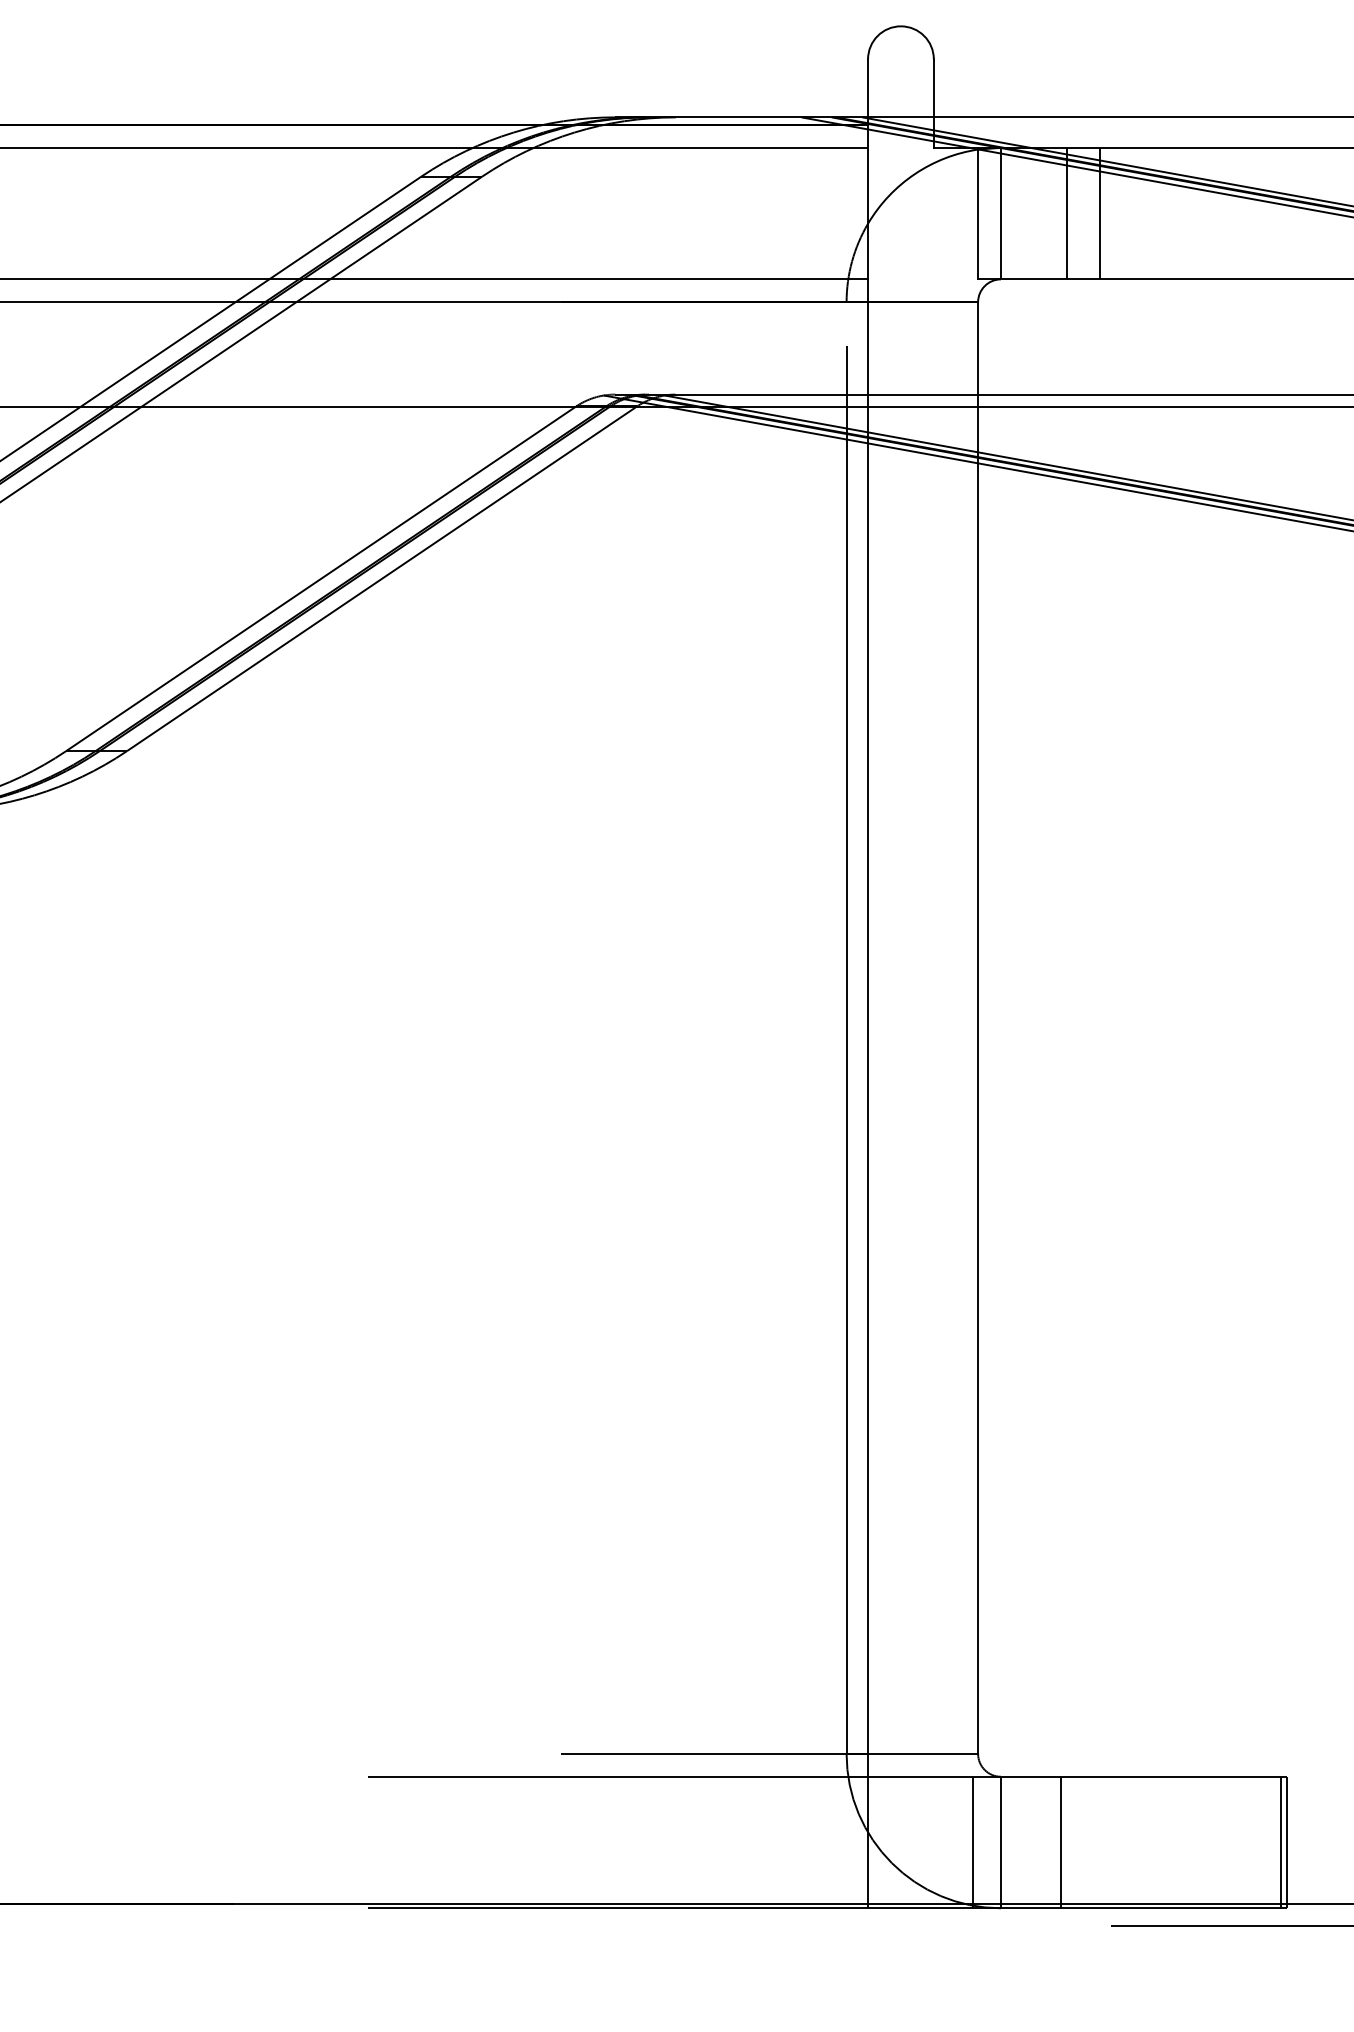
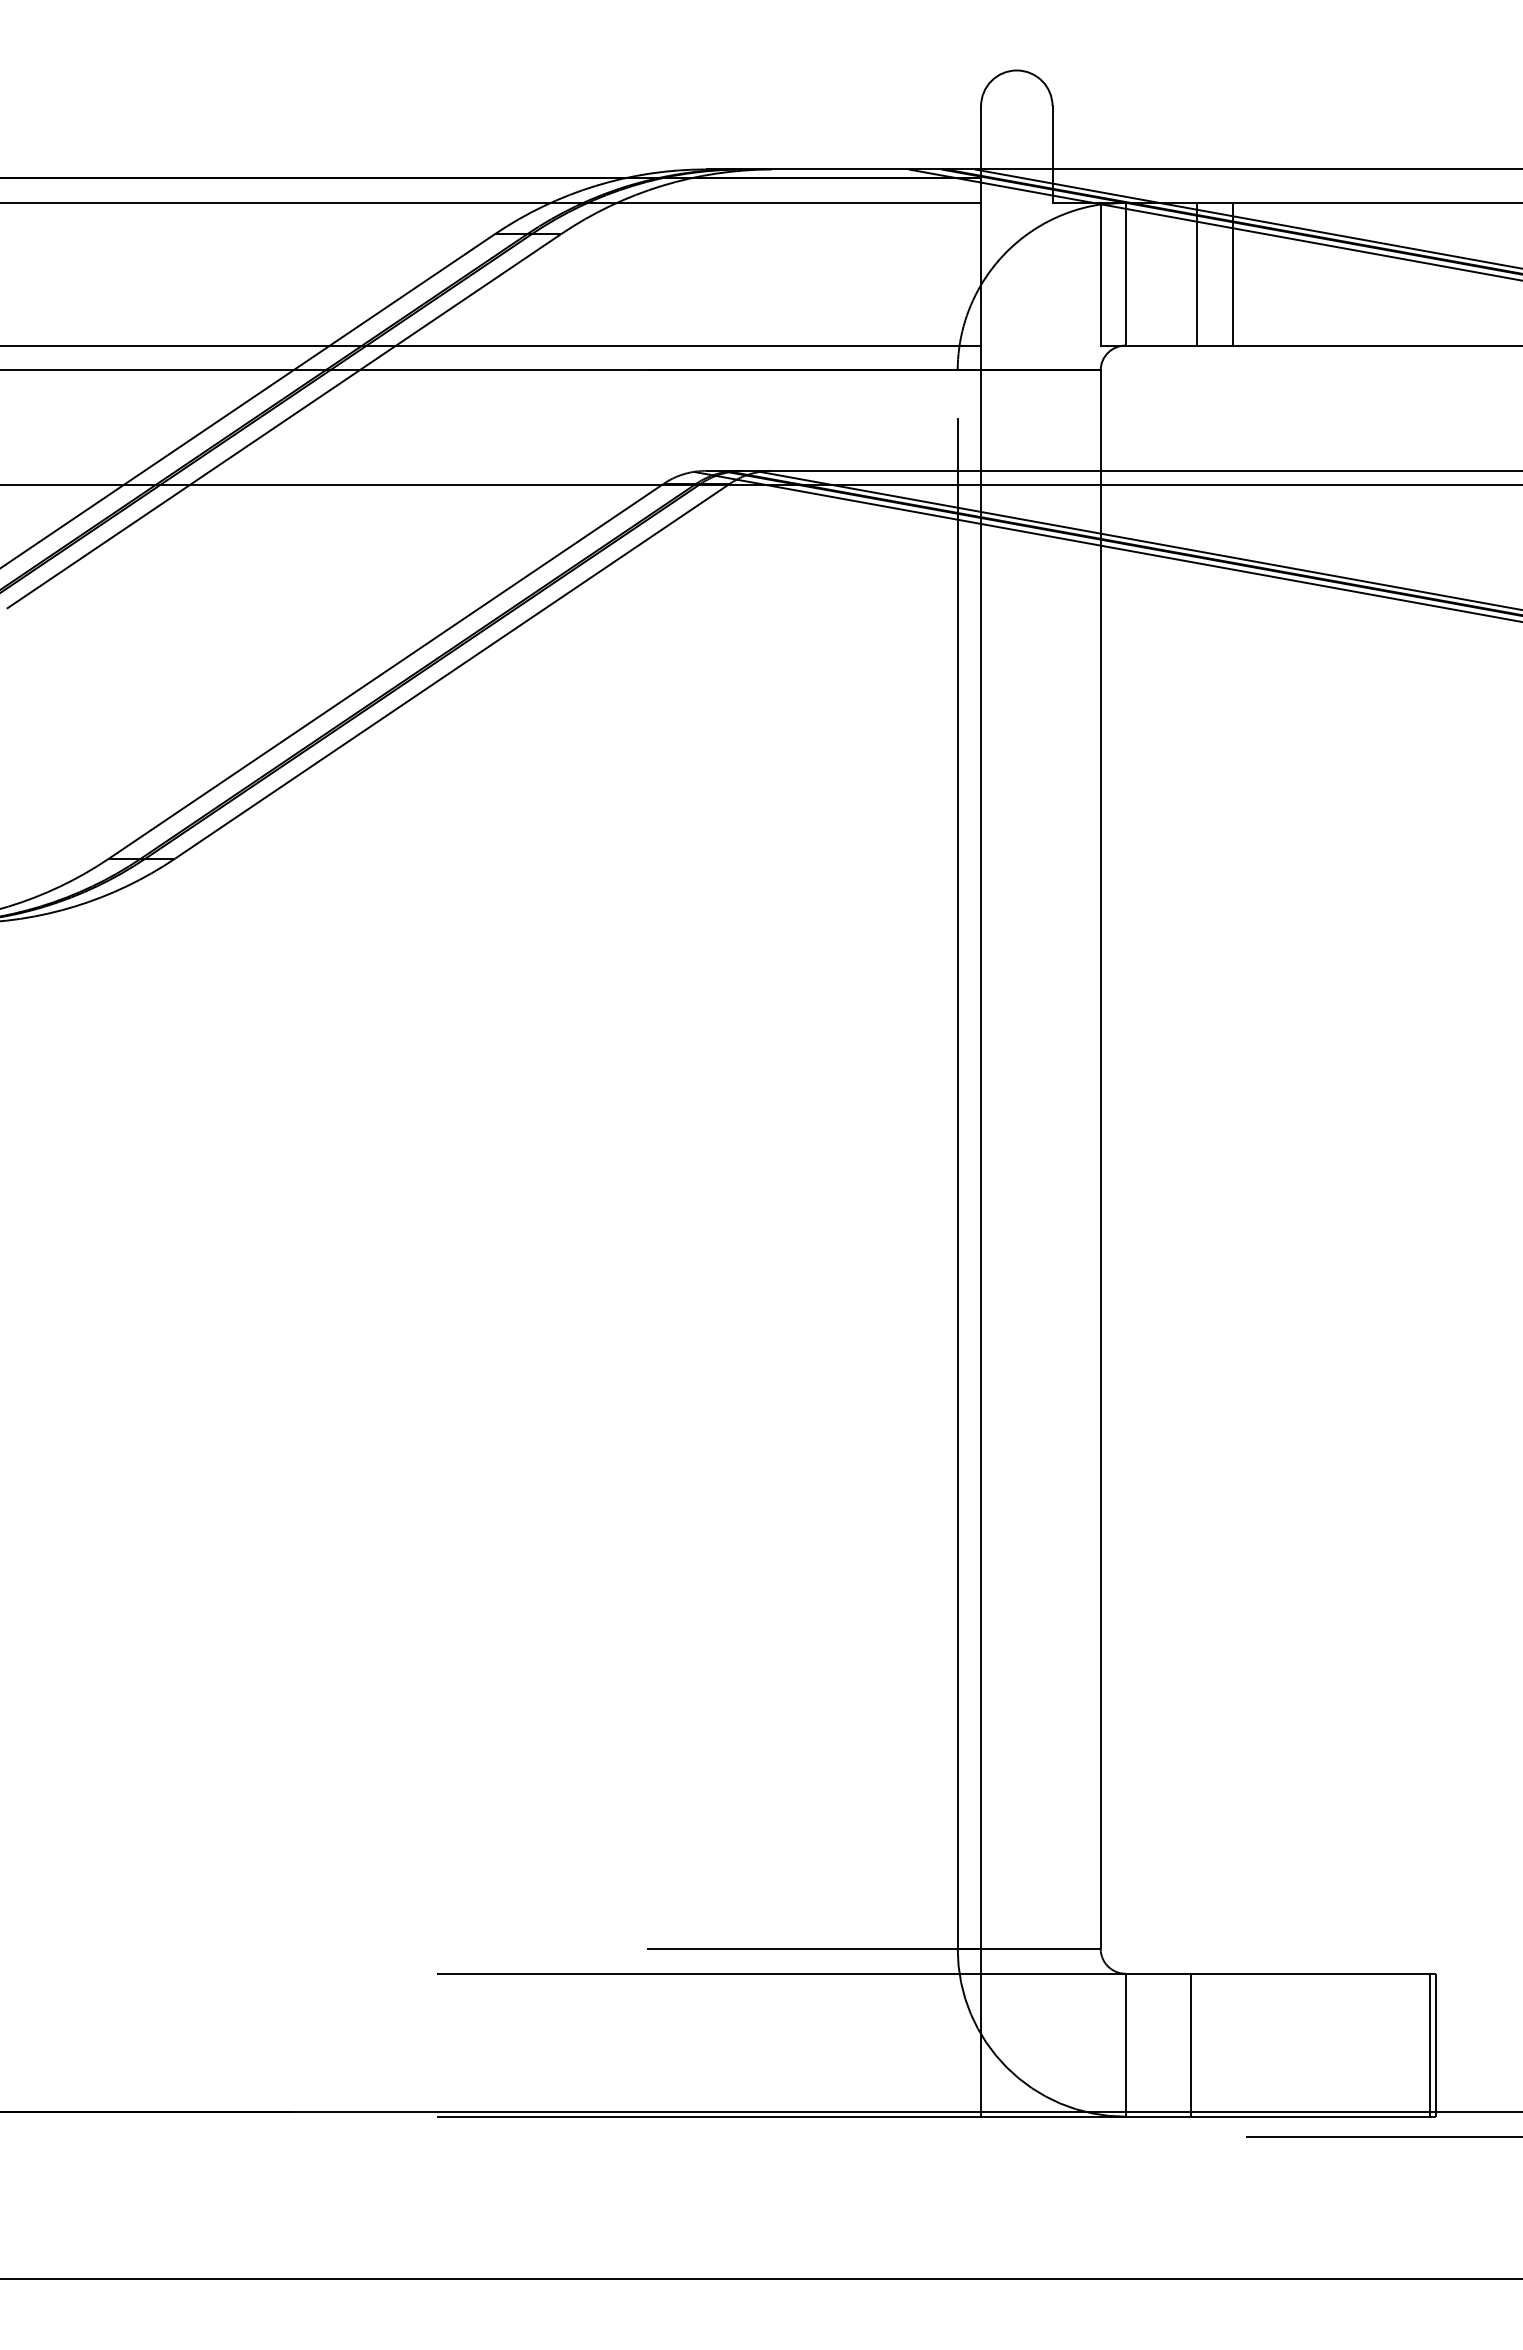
line: (972, 1841) -> (1094, 2044), removed

